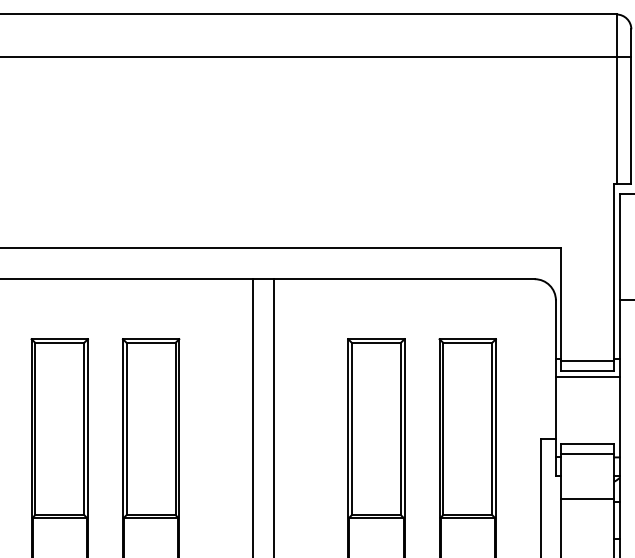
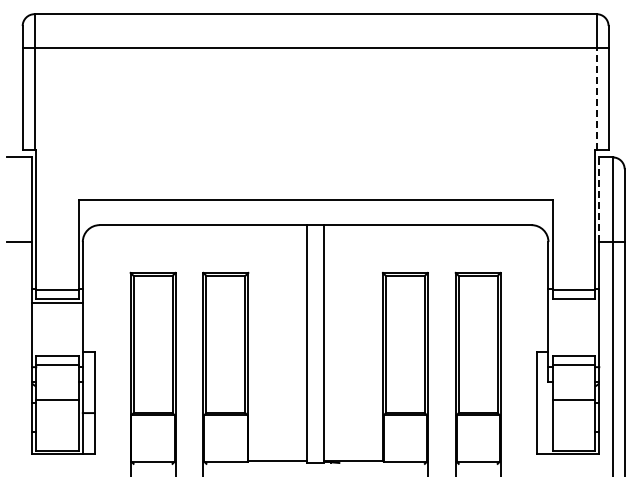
line: (616, 120) -> (596, 98), solid -> dashed
line: (619, 247) -> (599, 199), solid -> dashed
line: (587, 377) -> (573, 303), removed

